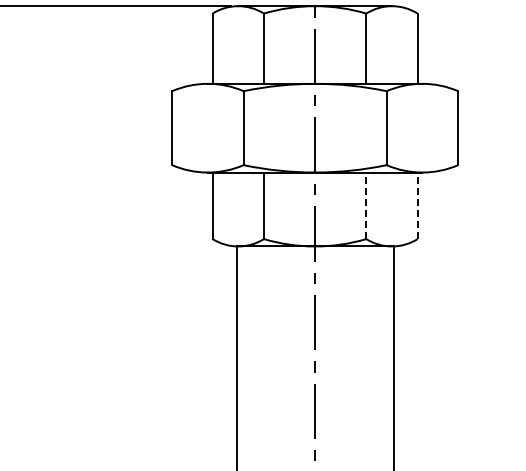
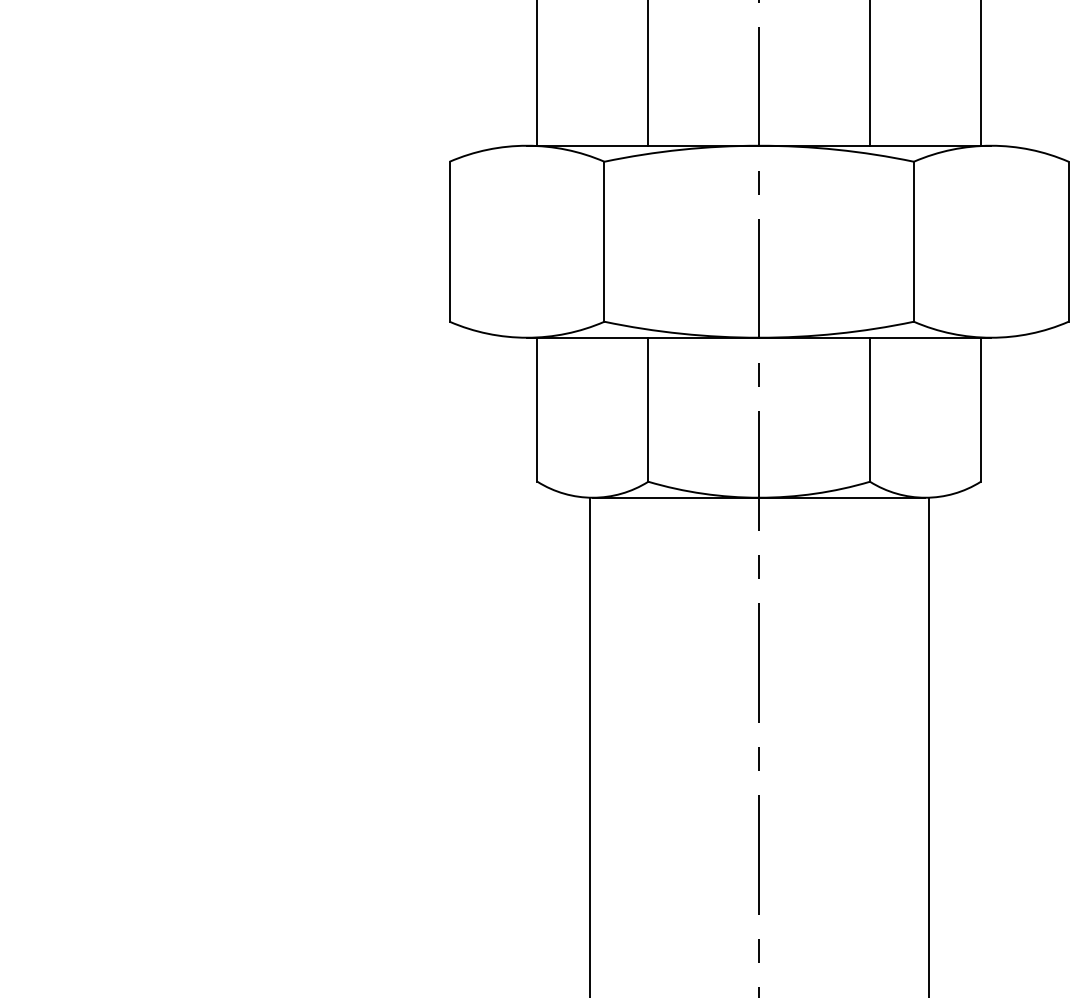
line: (366, 205) -> (870, 409), dashed -> solid
line: (417, 205) -> (980, 409), dashed -> solid

